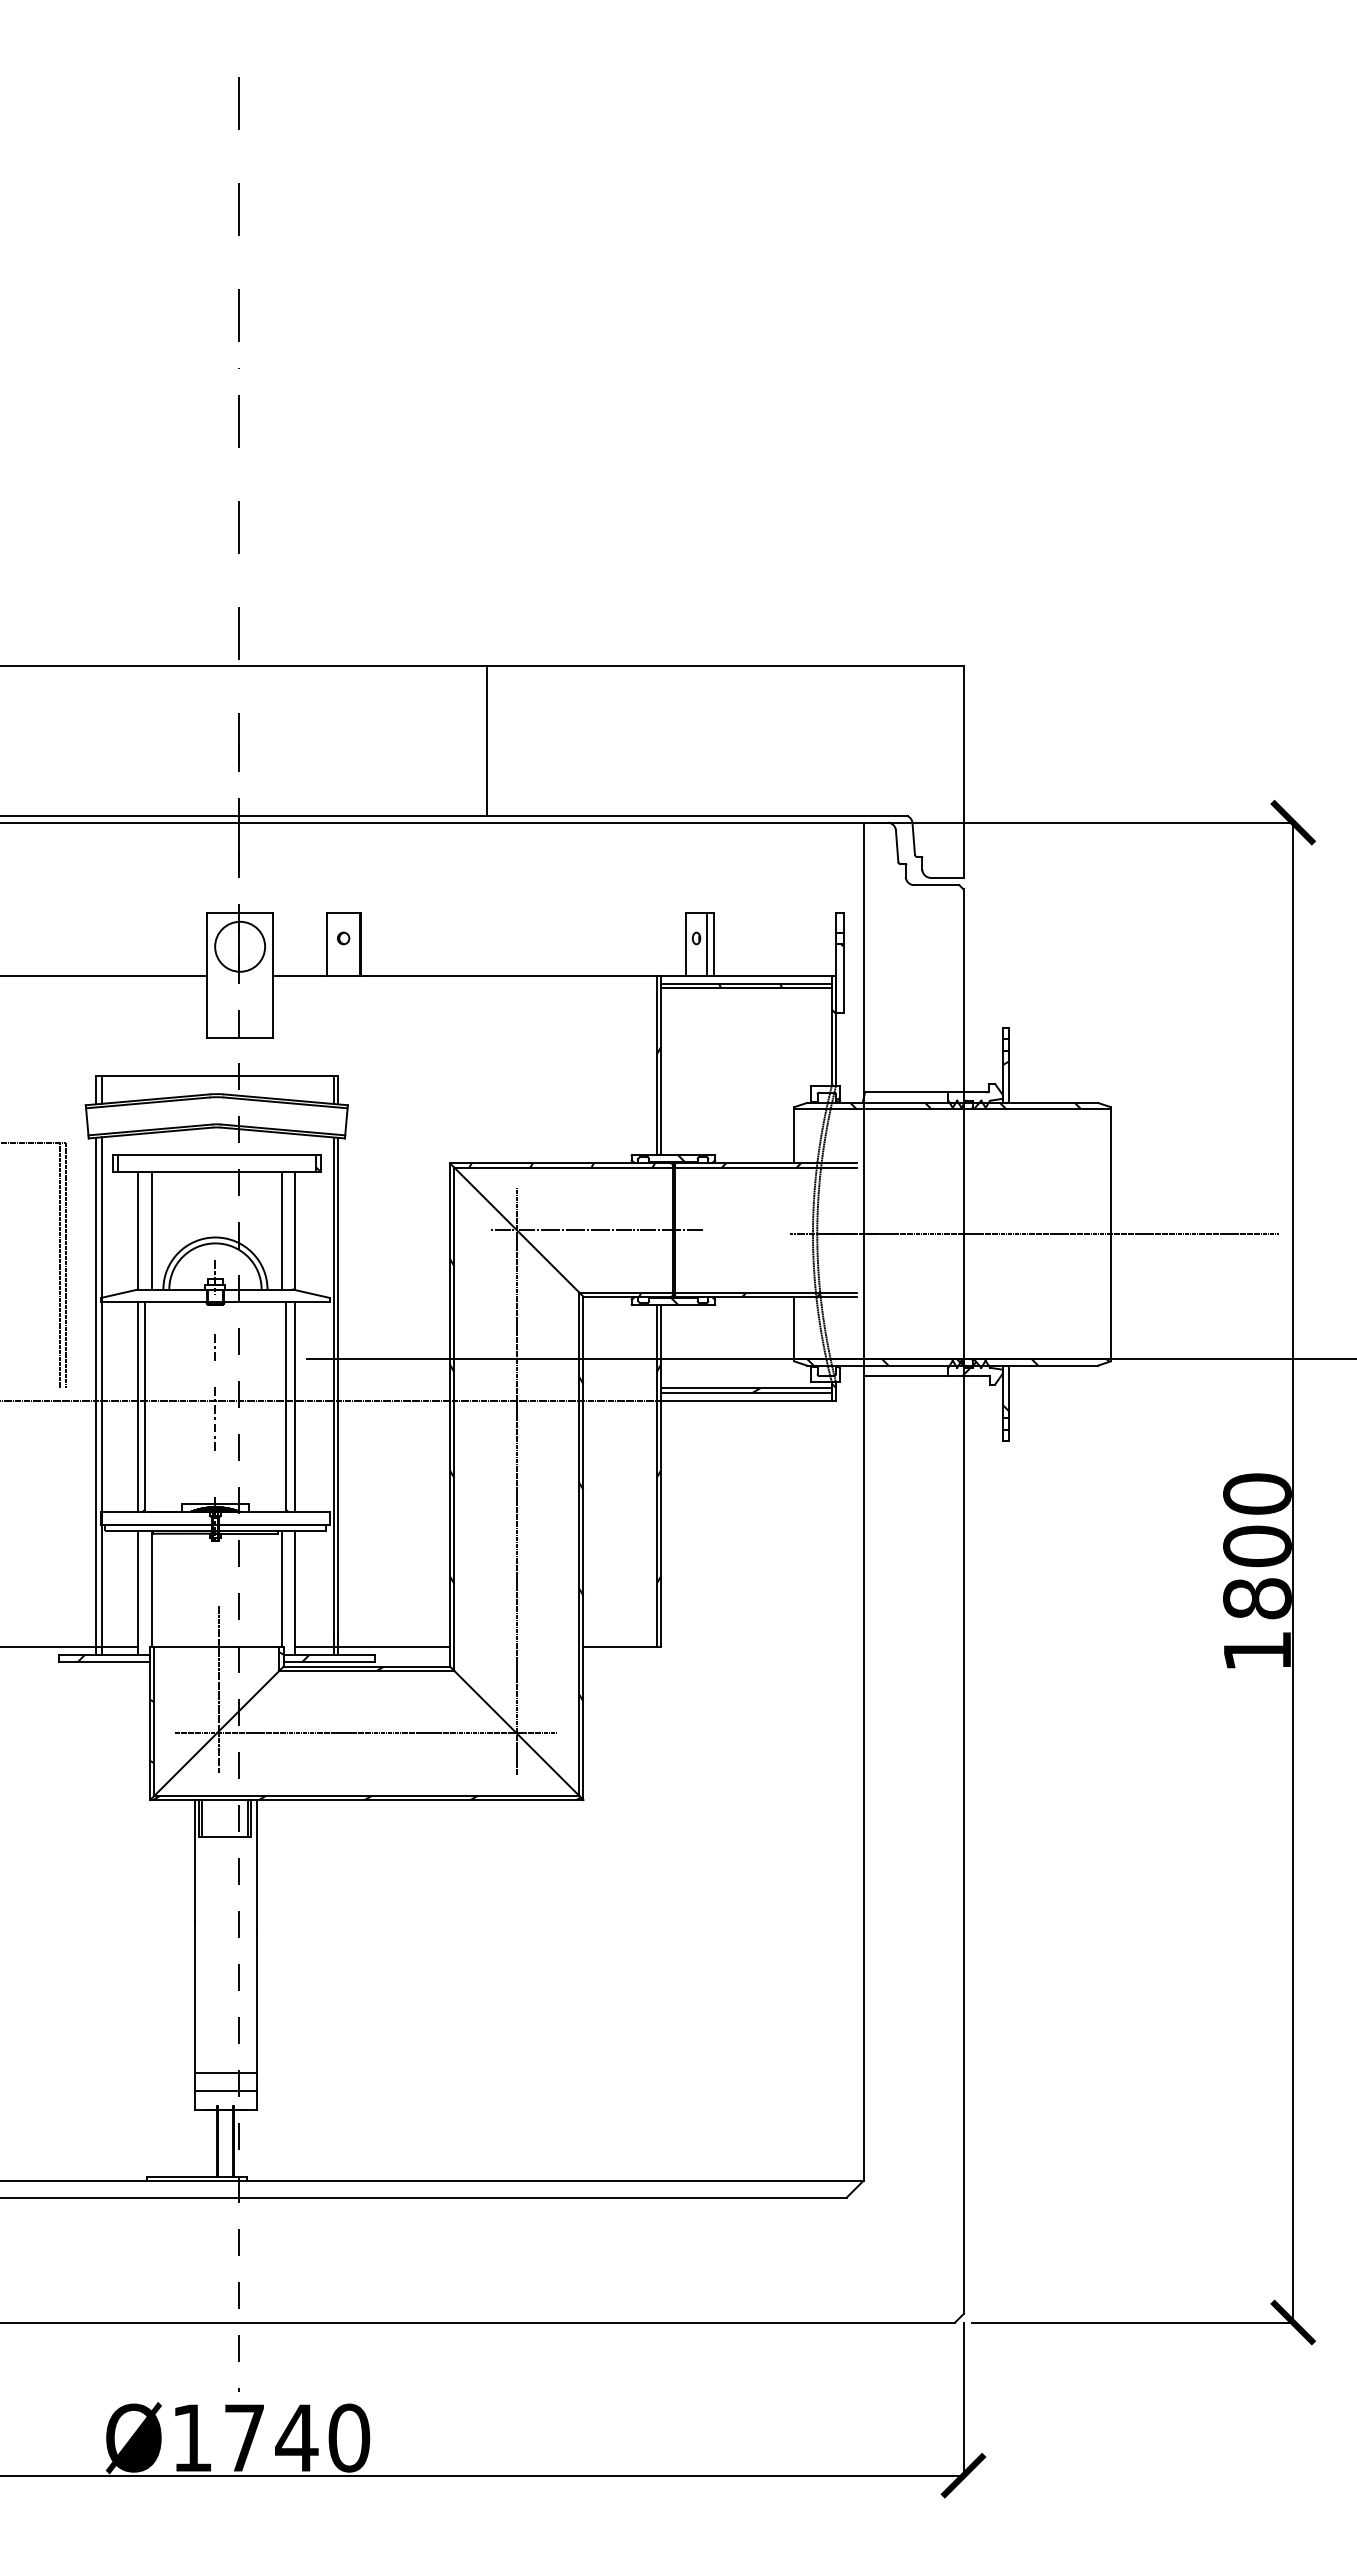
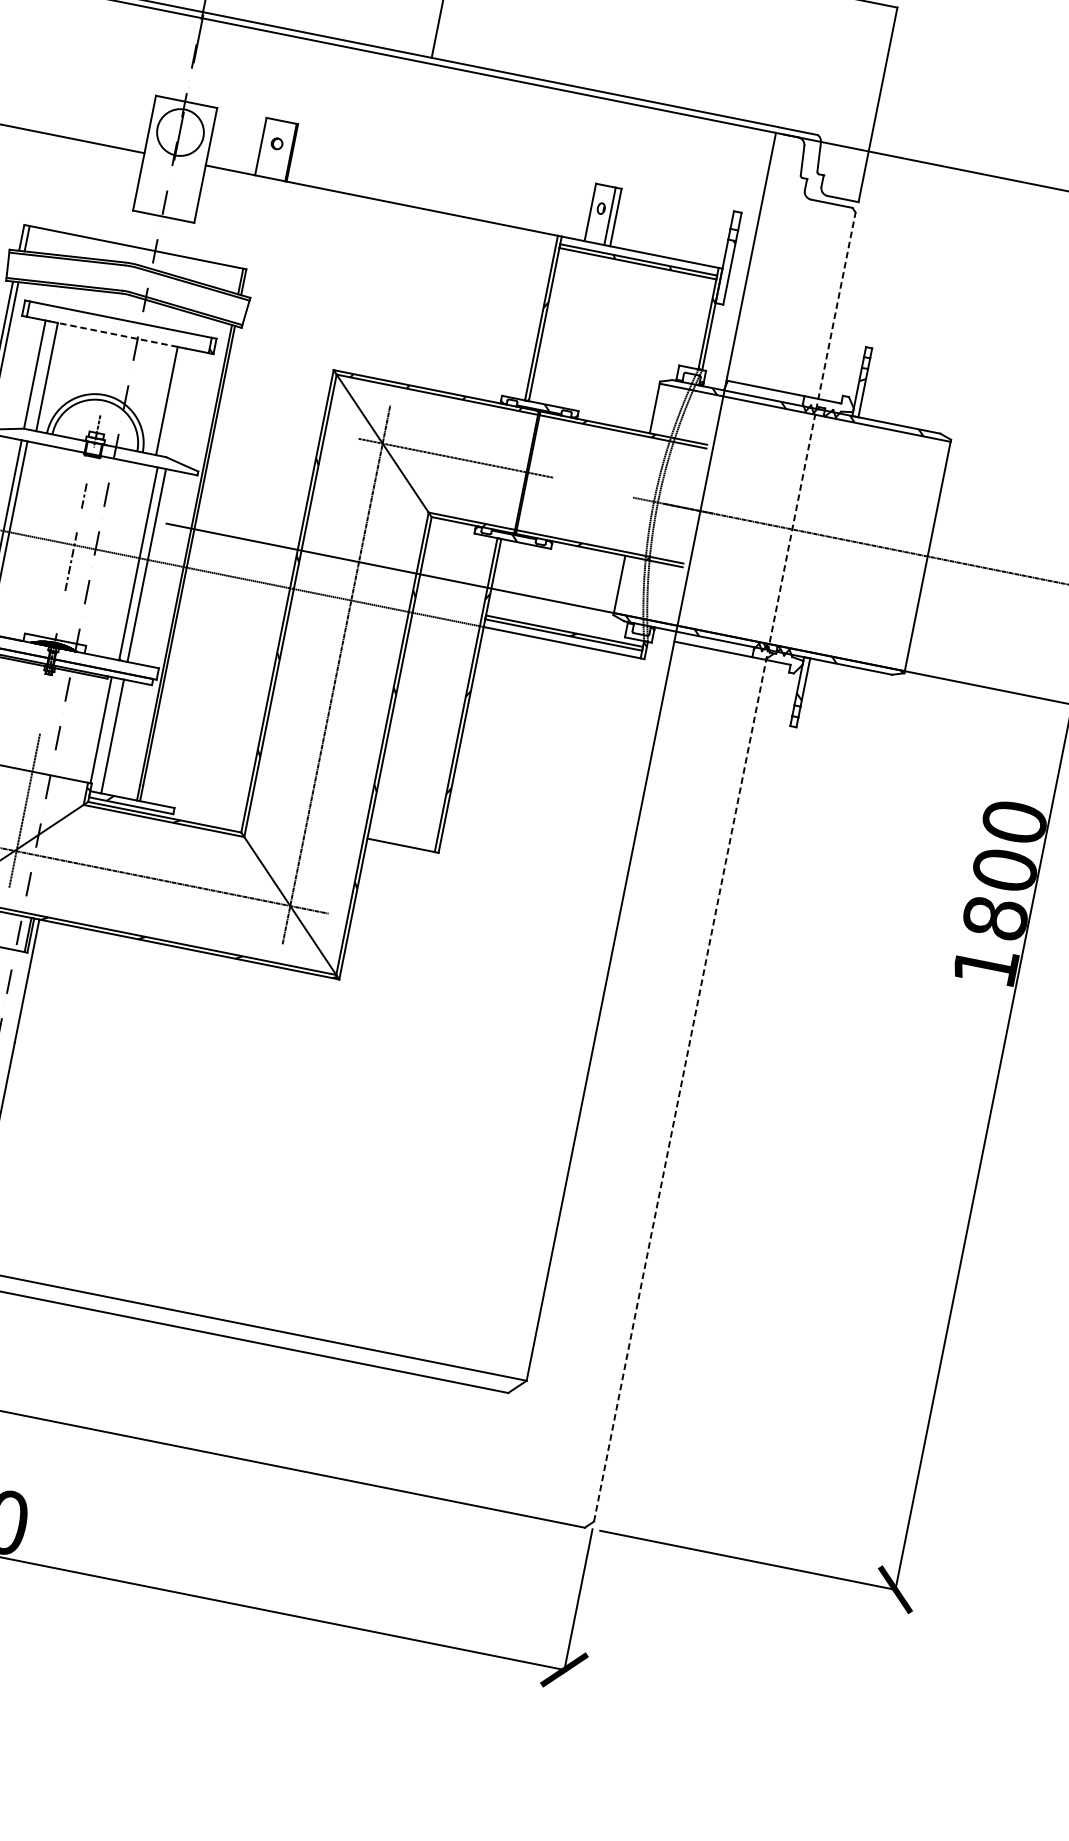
line: (216, 1171) -> (117, 334), solid -> dashed
line: (295, 1230) -> (179, 403), removed
line: (963, 1601) -> (724, 866), solid -> dashed
line: (372, 1646) -> (173, 799), removed

